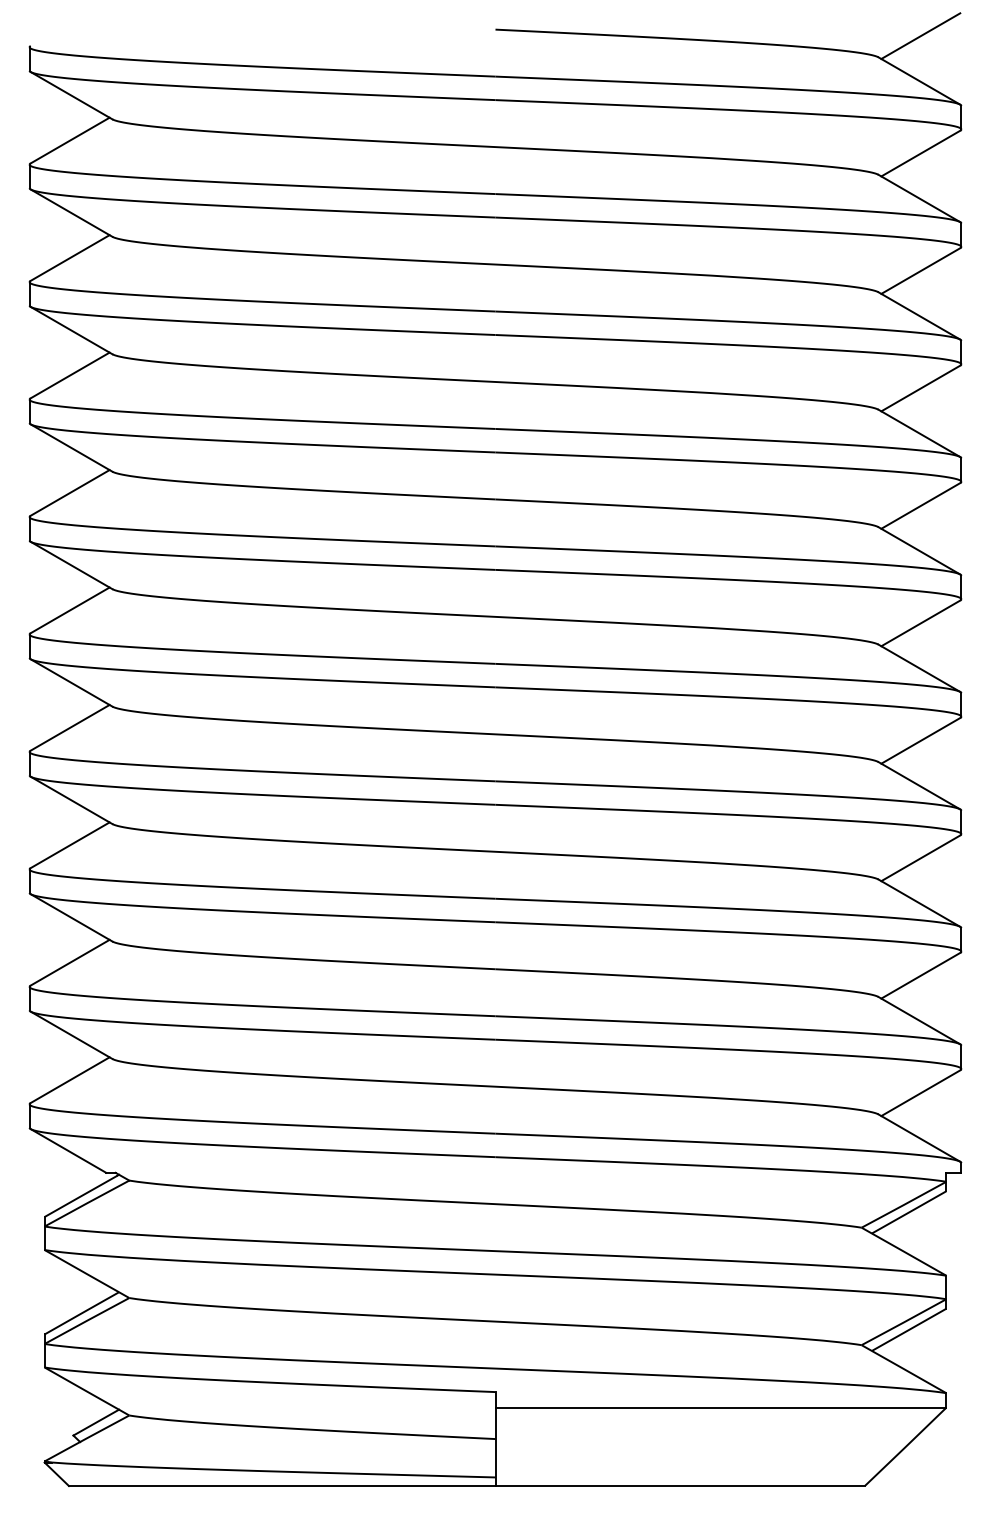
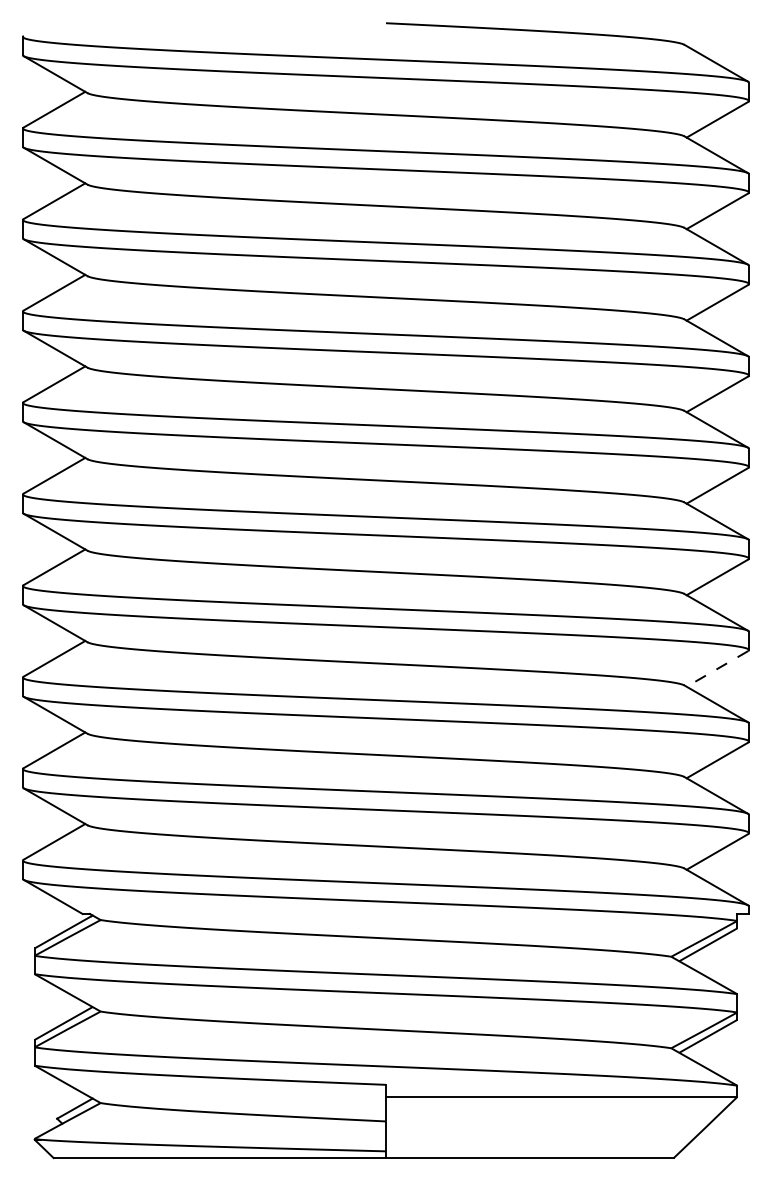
line: (920, 36) -> (717, 28), removed
line: (920, 858) -> (717, 669), solid -> dashed

